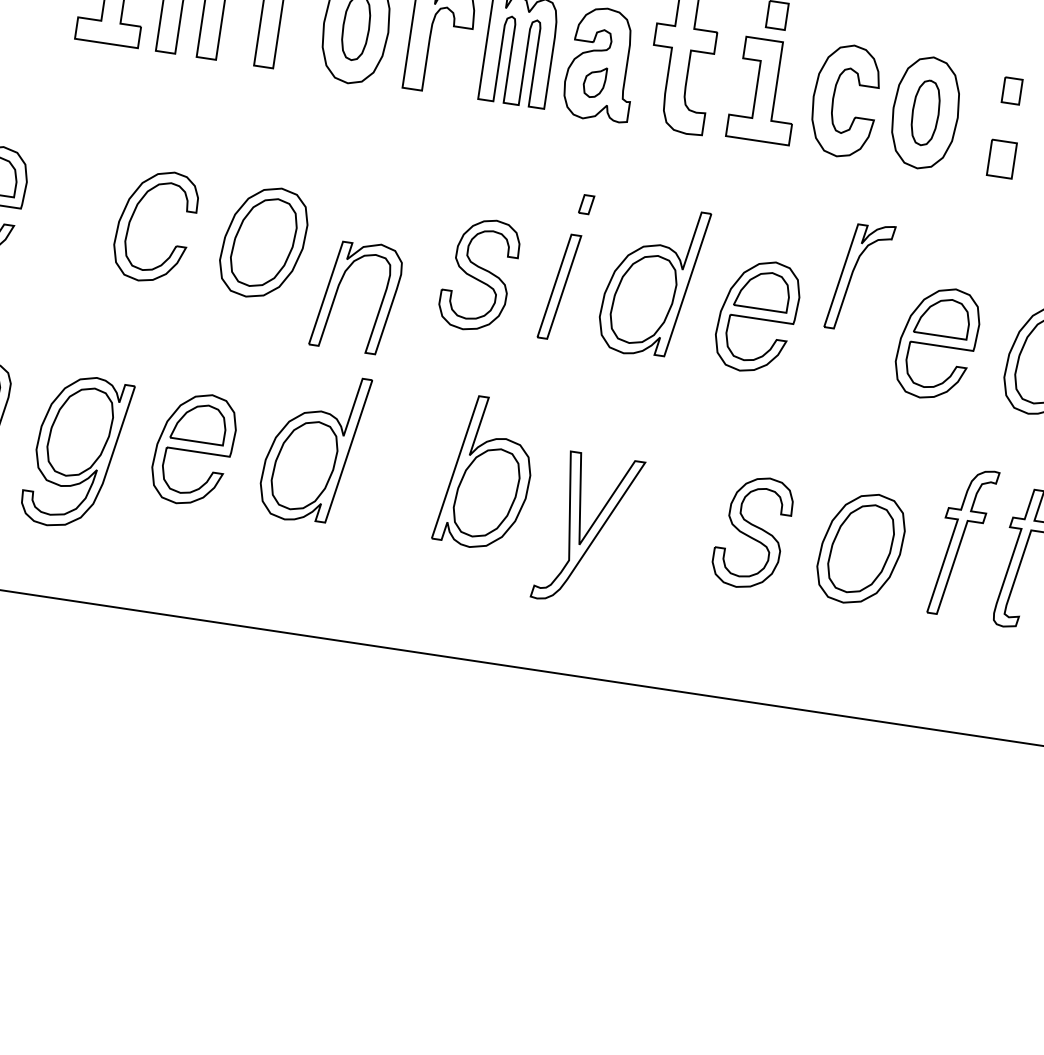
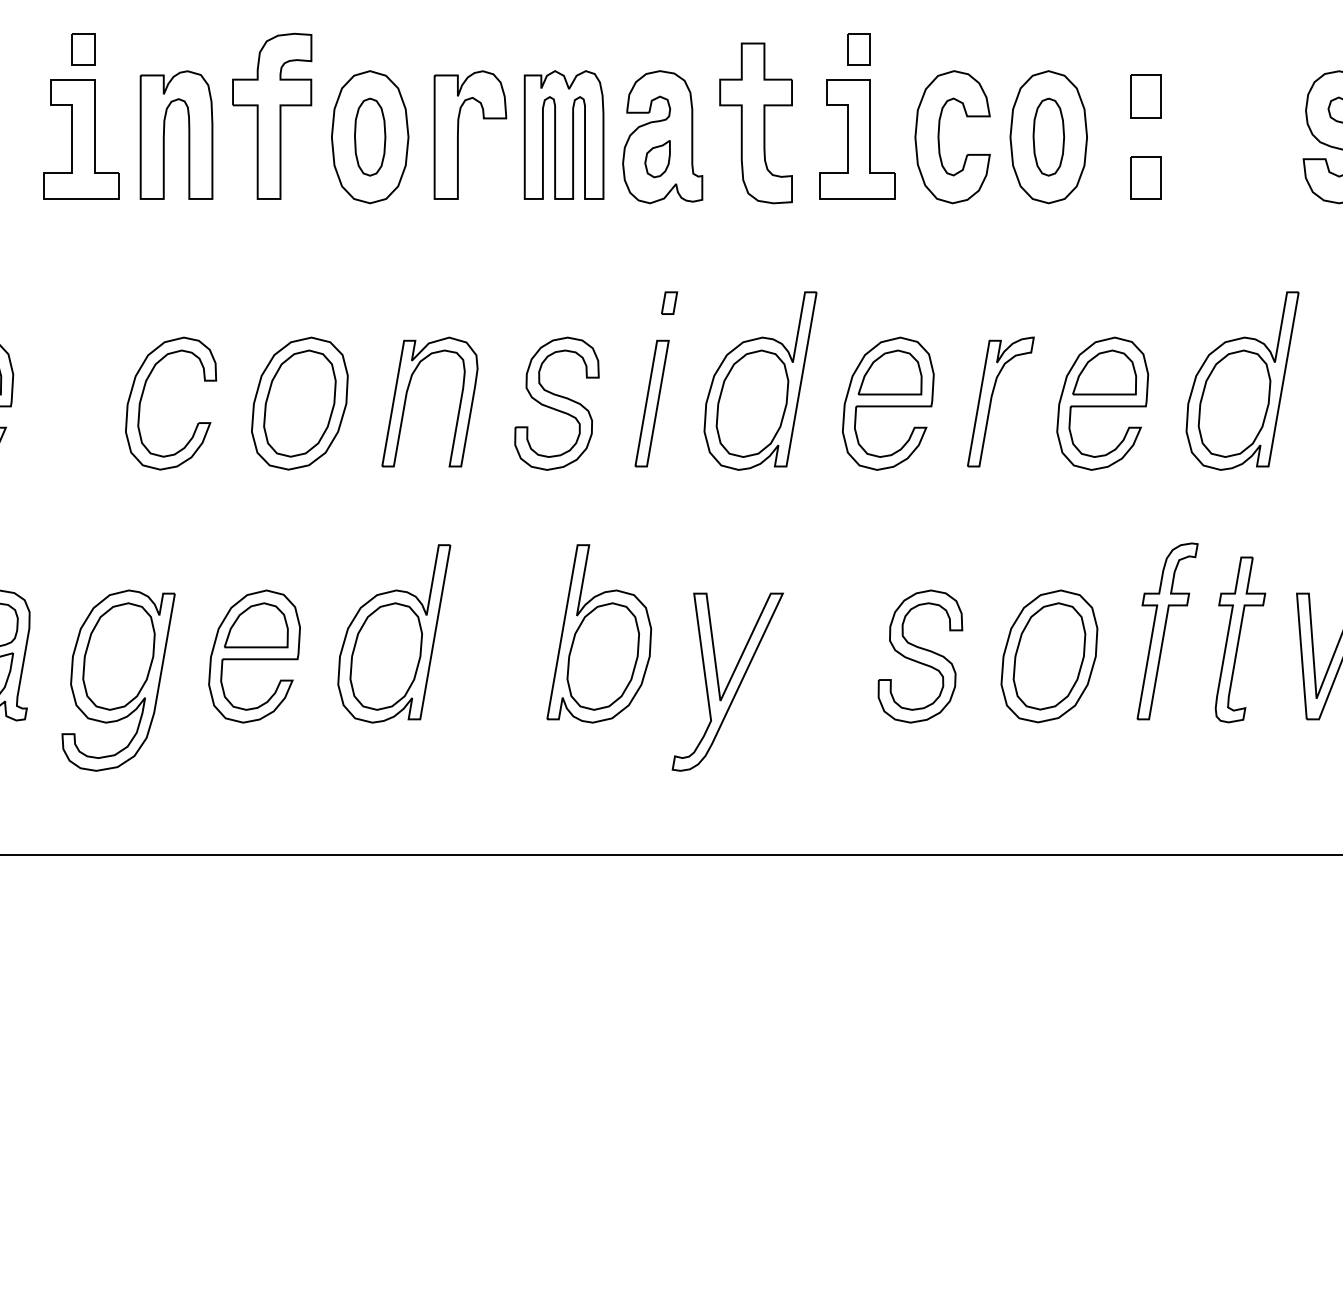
part: (1011, 90) -> (1145, 96), size x1.43
part: (853, 273) -> (992, 398), moved
part: (339, 288) -> (407, 395), moved

